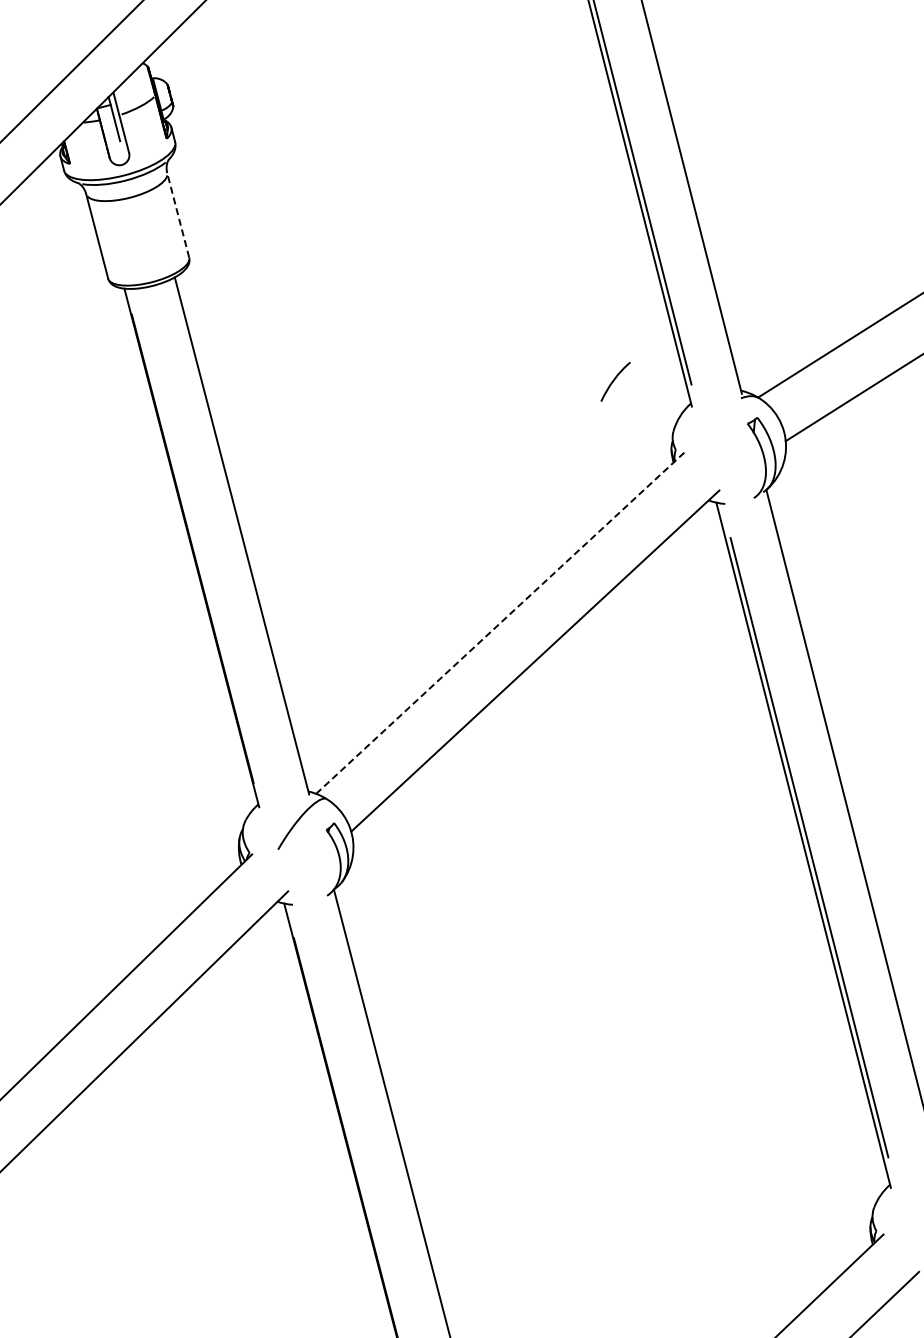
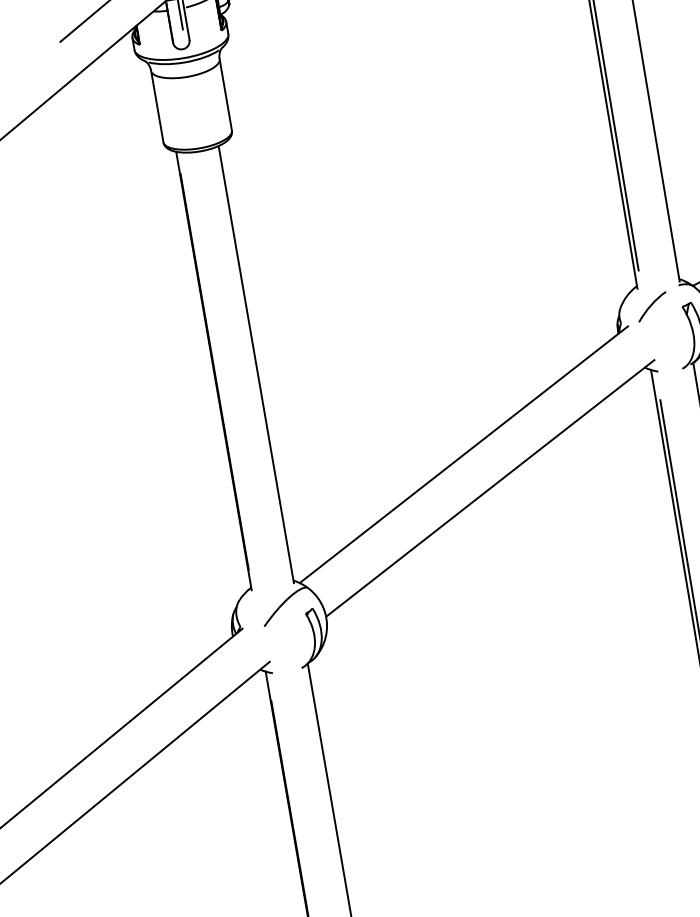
line: (178, 215) -> (226, 95), dashed -> solid
curve: (614, 381) -> (651, 306), moved
line: (500, 623) -> (464, 454), dashed -> solid

